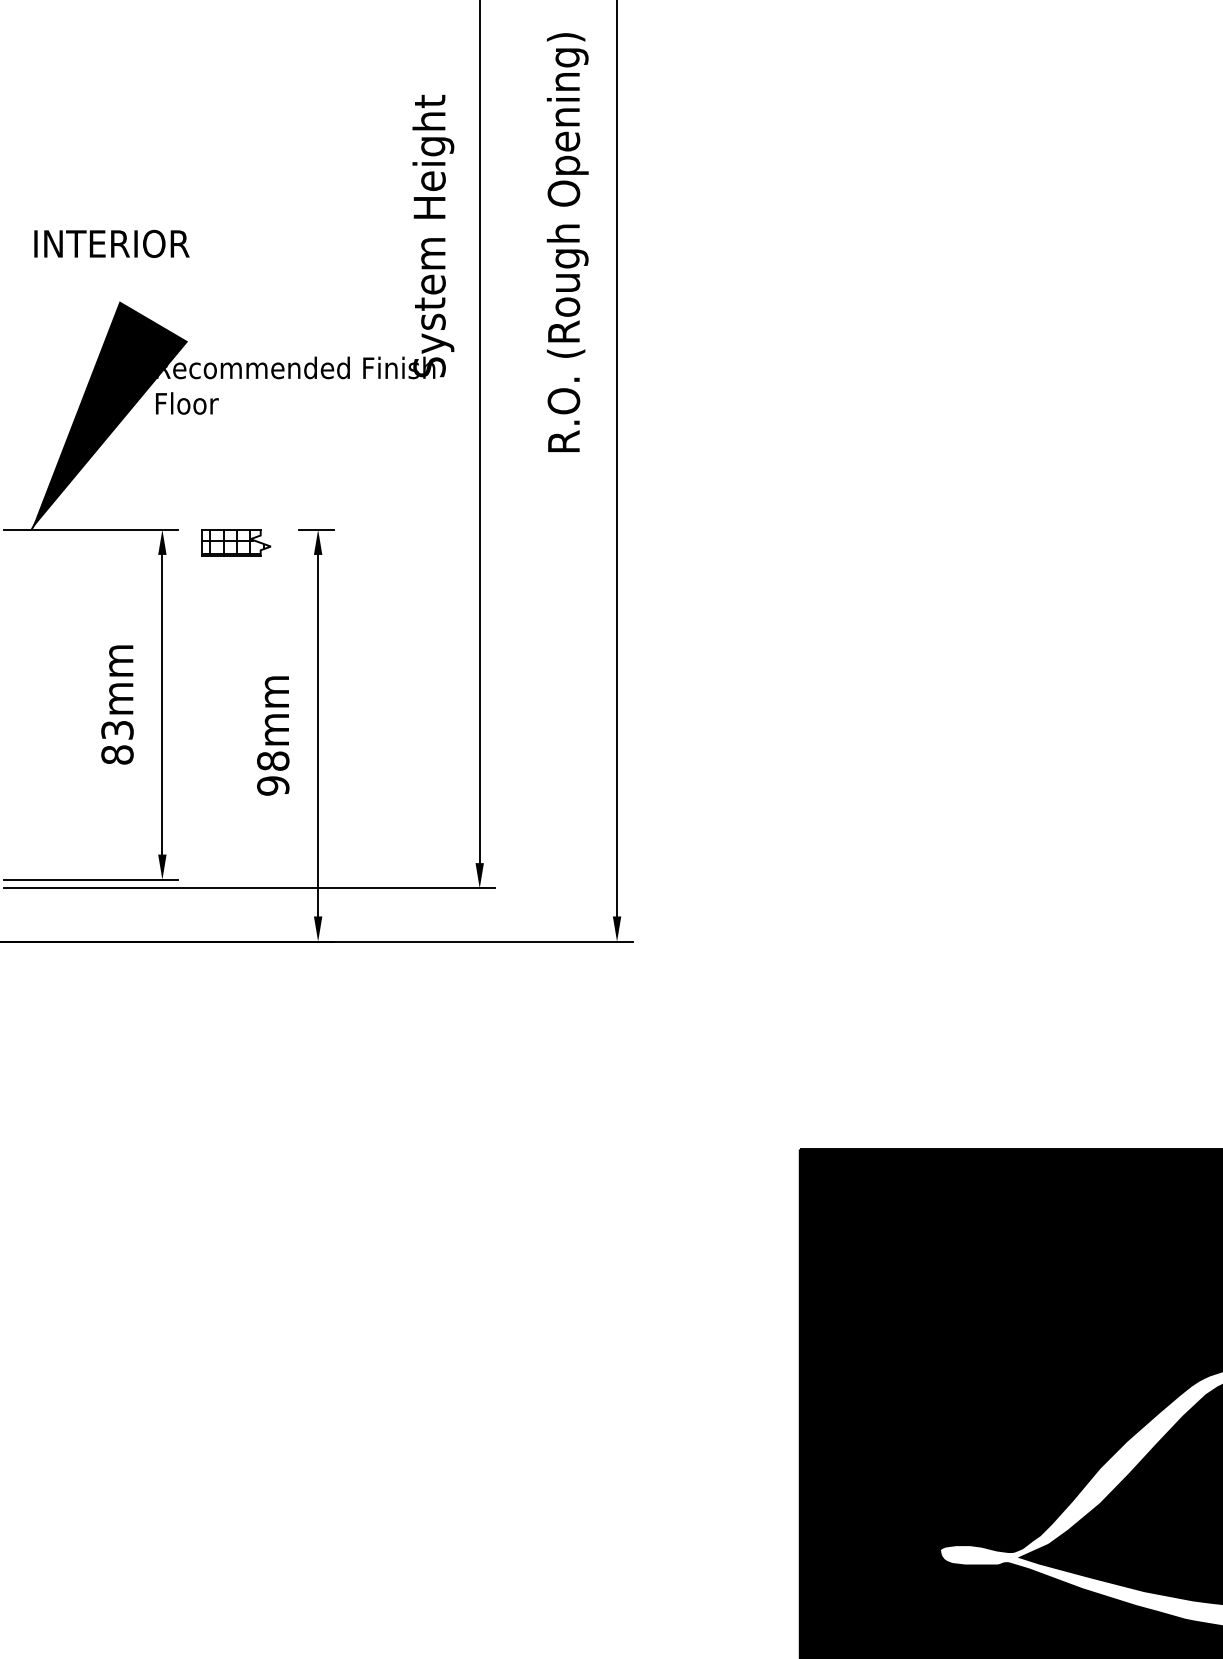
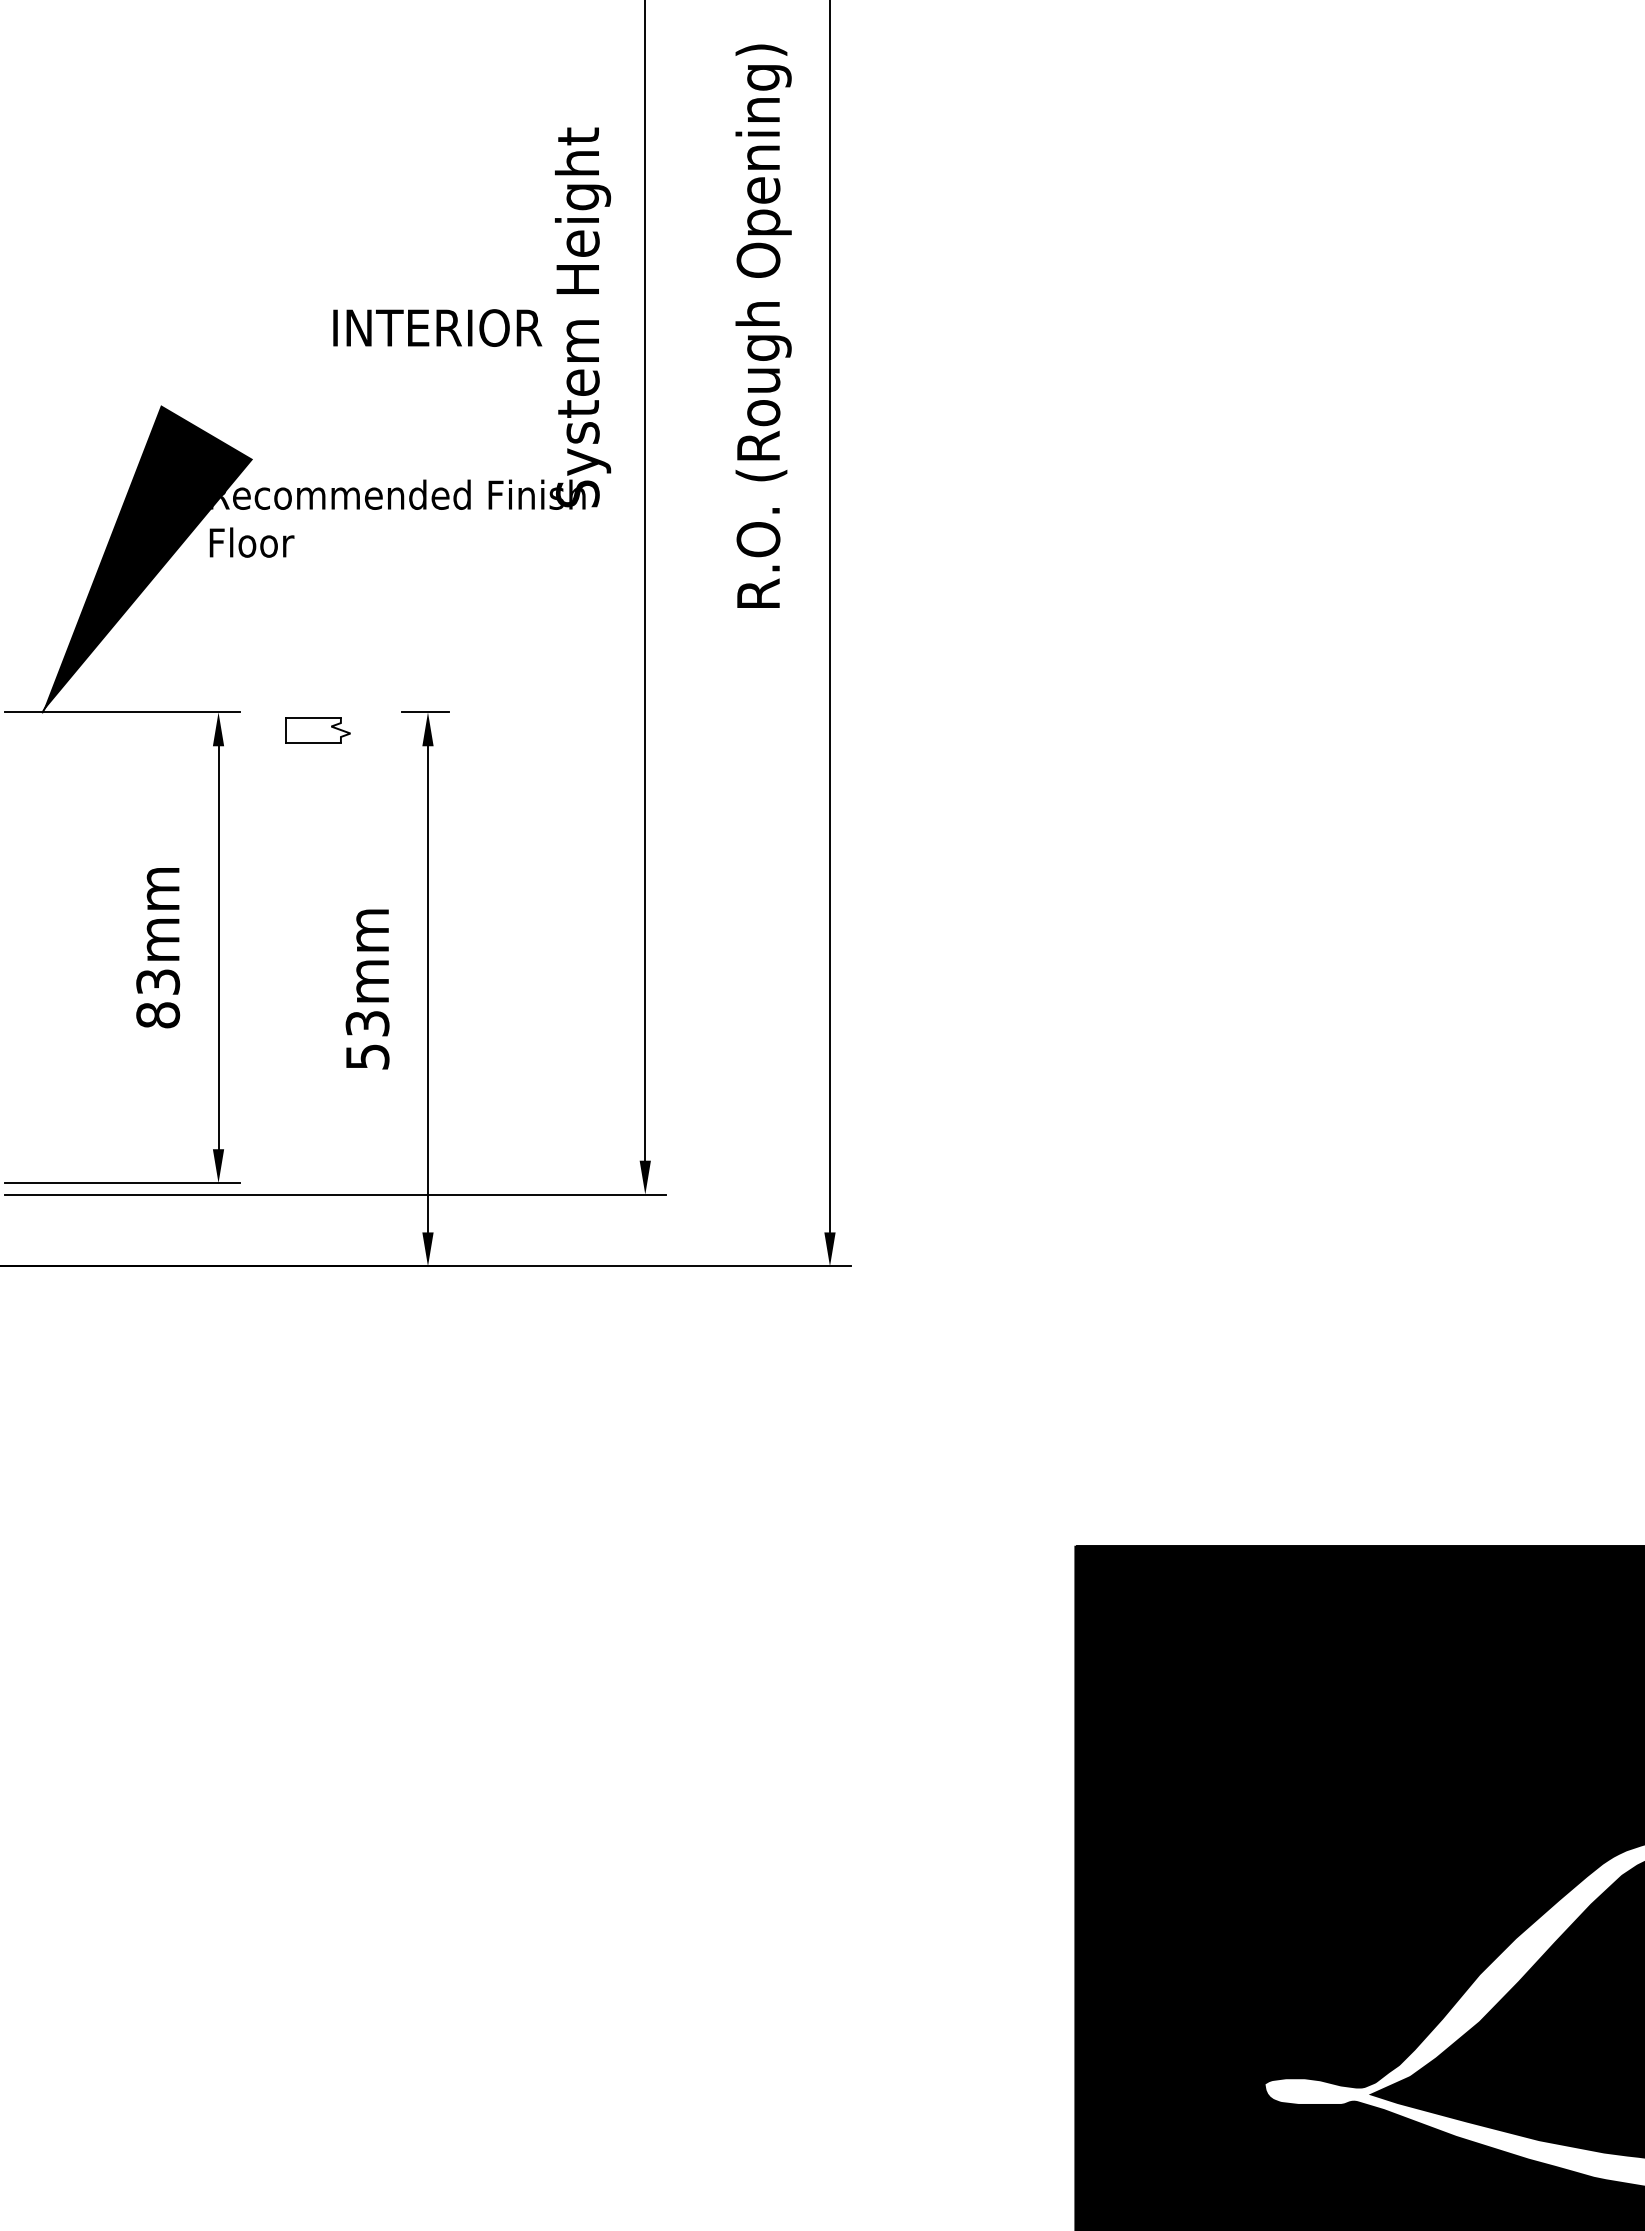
text: (111, 243) -> (437, 327), moved
part: (235, 542) -> (317, 729), size x0.7
text: (273, 773) -> (367, 1040), 98mm -> 53mm

